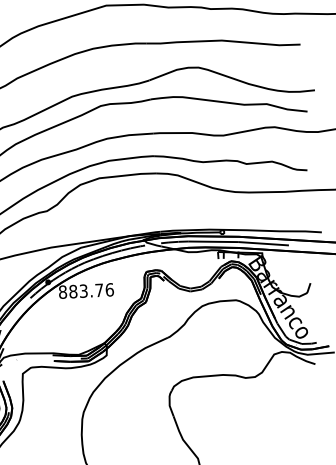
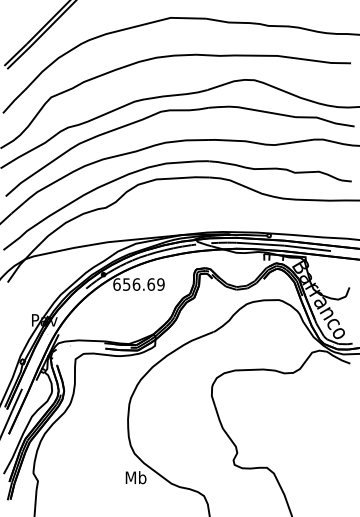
text: (85, 290) -> (138, 284), 883.76 -> 656.69

